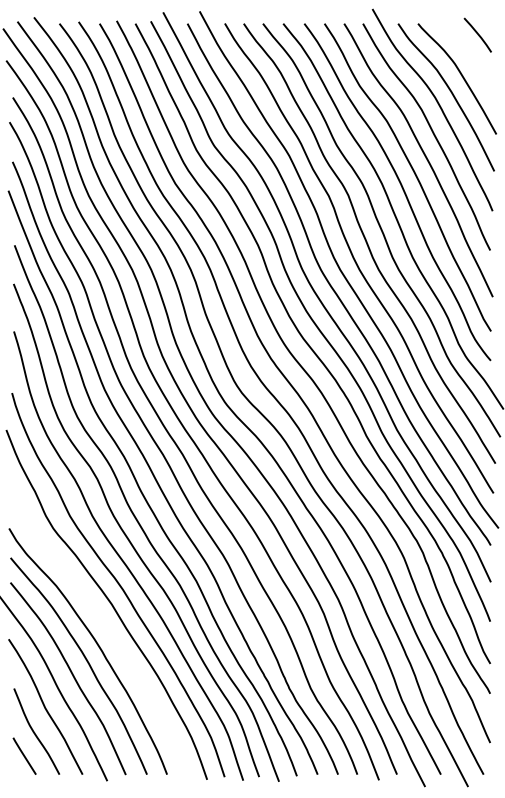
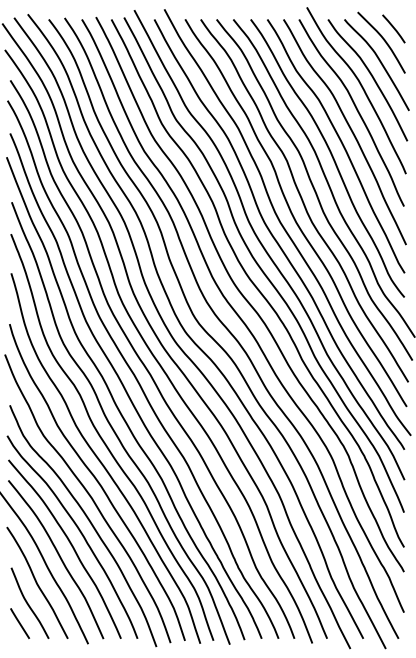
curve: (465, 49) -> (383, 40), added
curve: (107, 631) -> (88, 520), added

